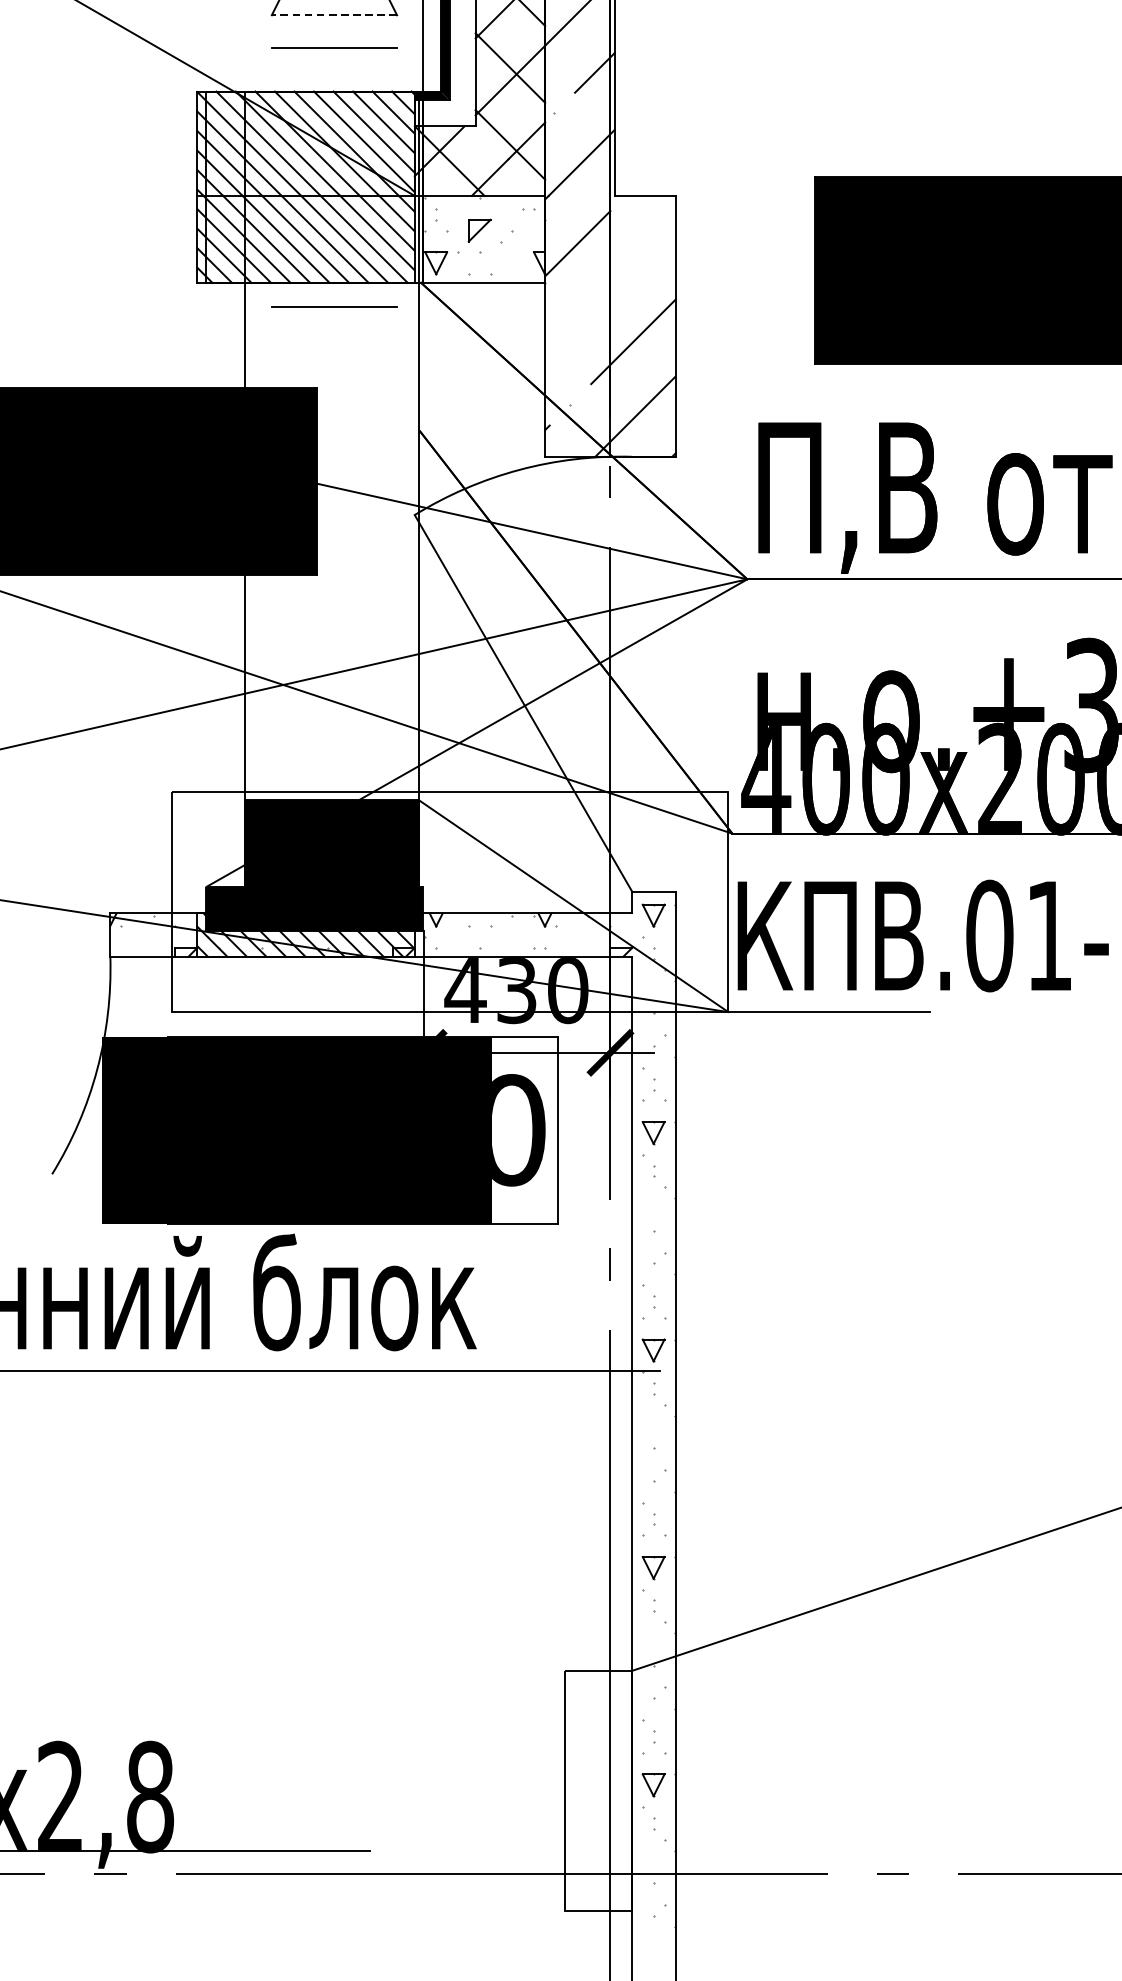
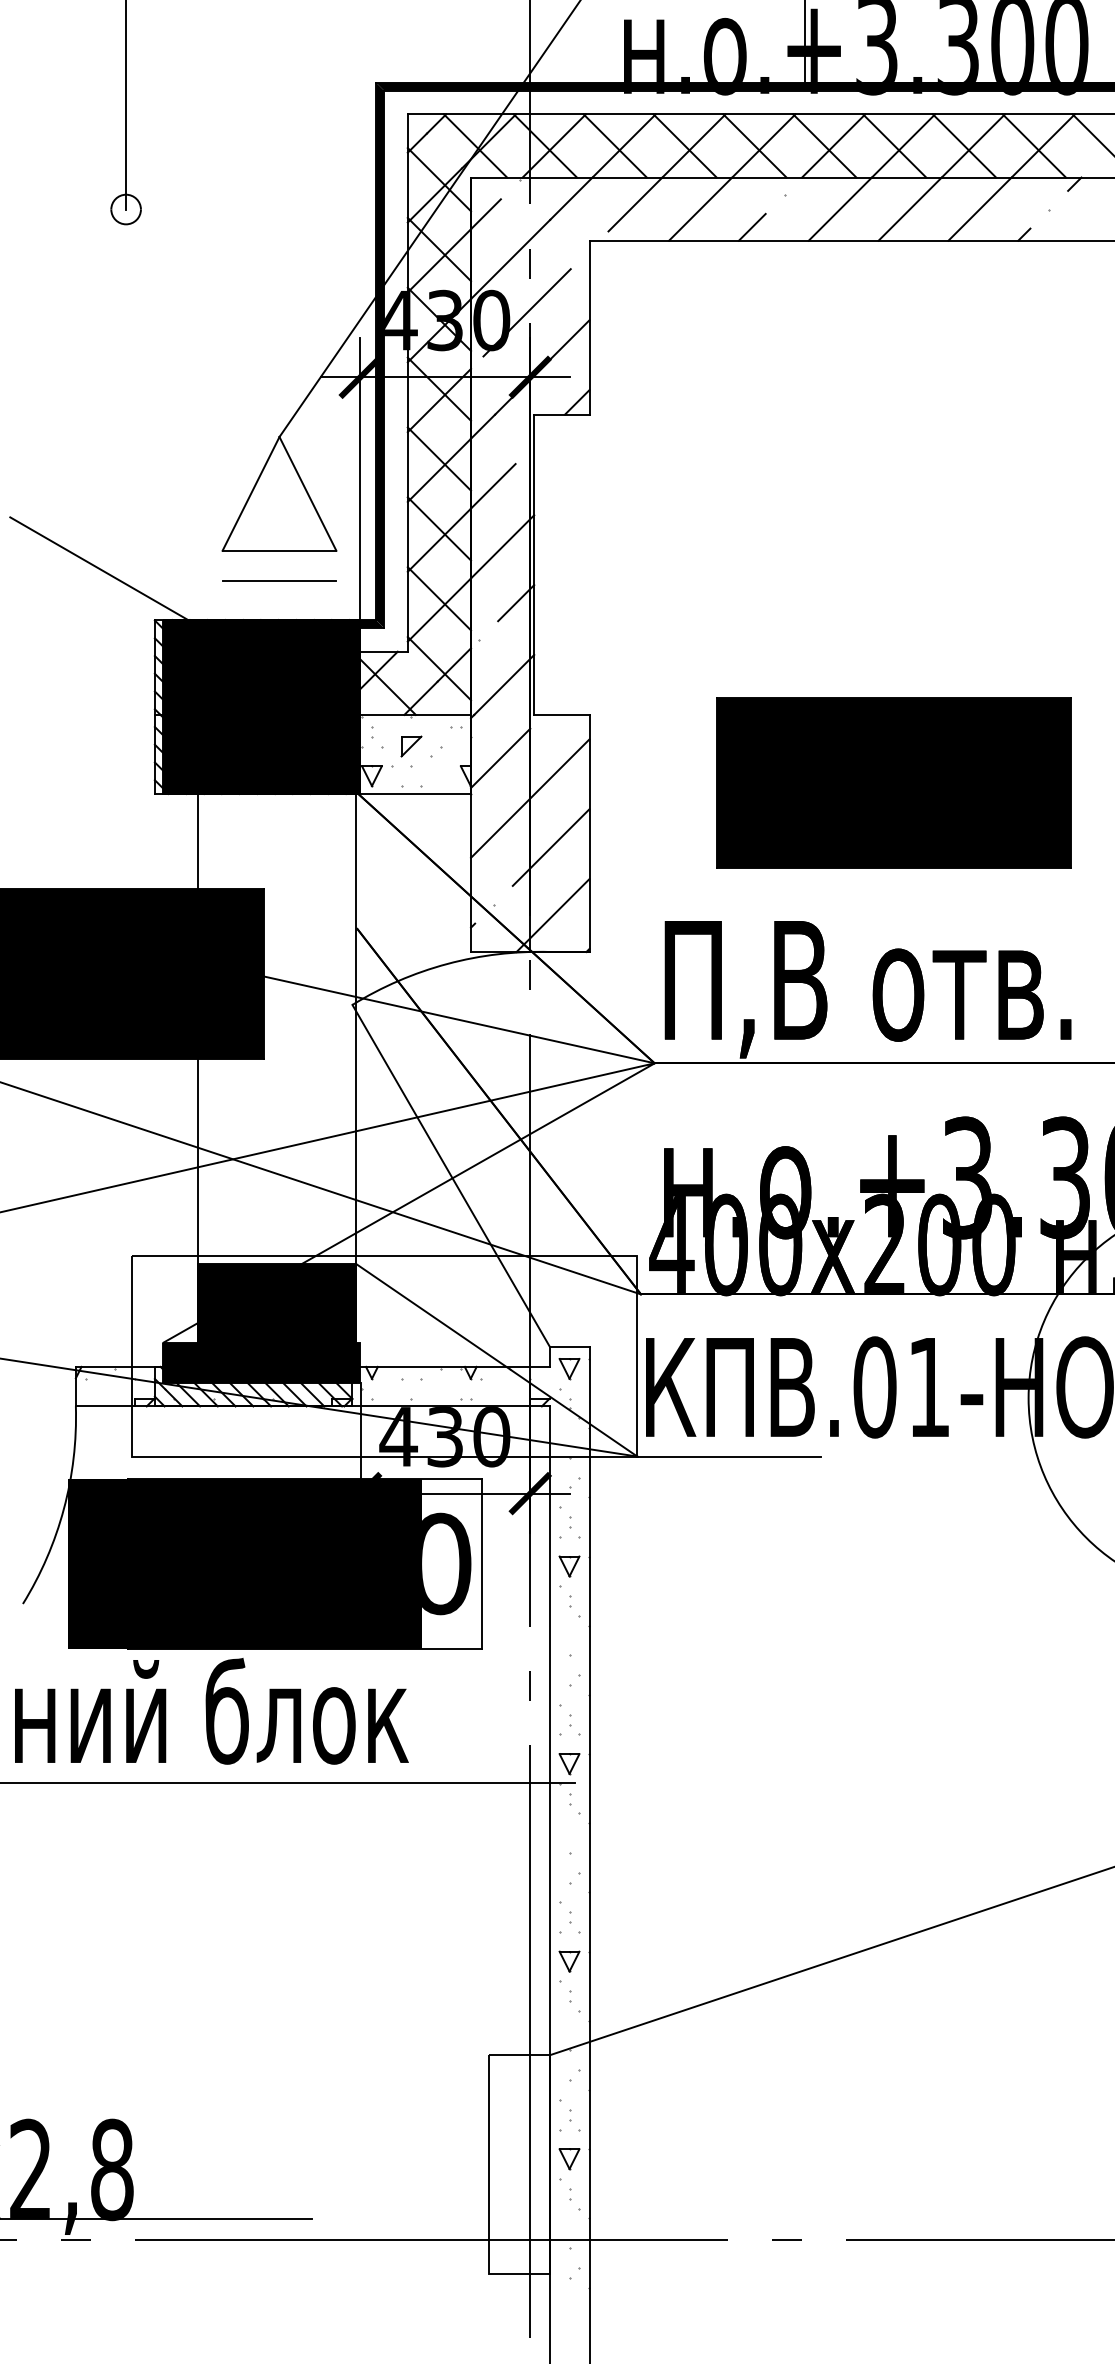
line: (334, 14) -> (279, 550), dashed -> solid
fill: (314, 186) -> (261, 706), added
line: (610, 287) -> (530, 798), added
line: (334, 306) -> (279, 815), removed

